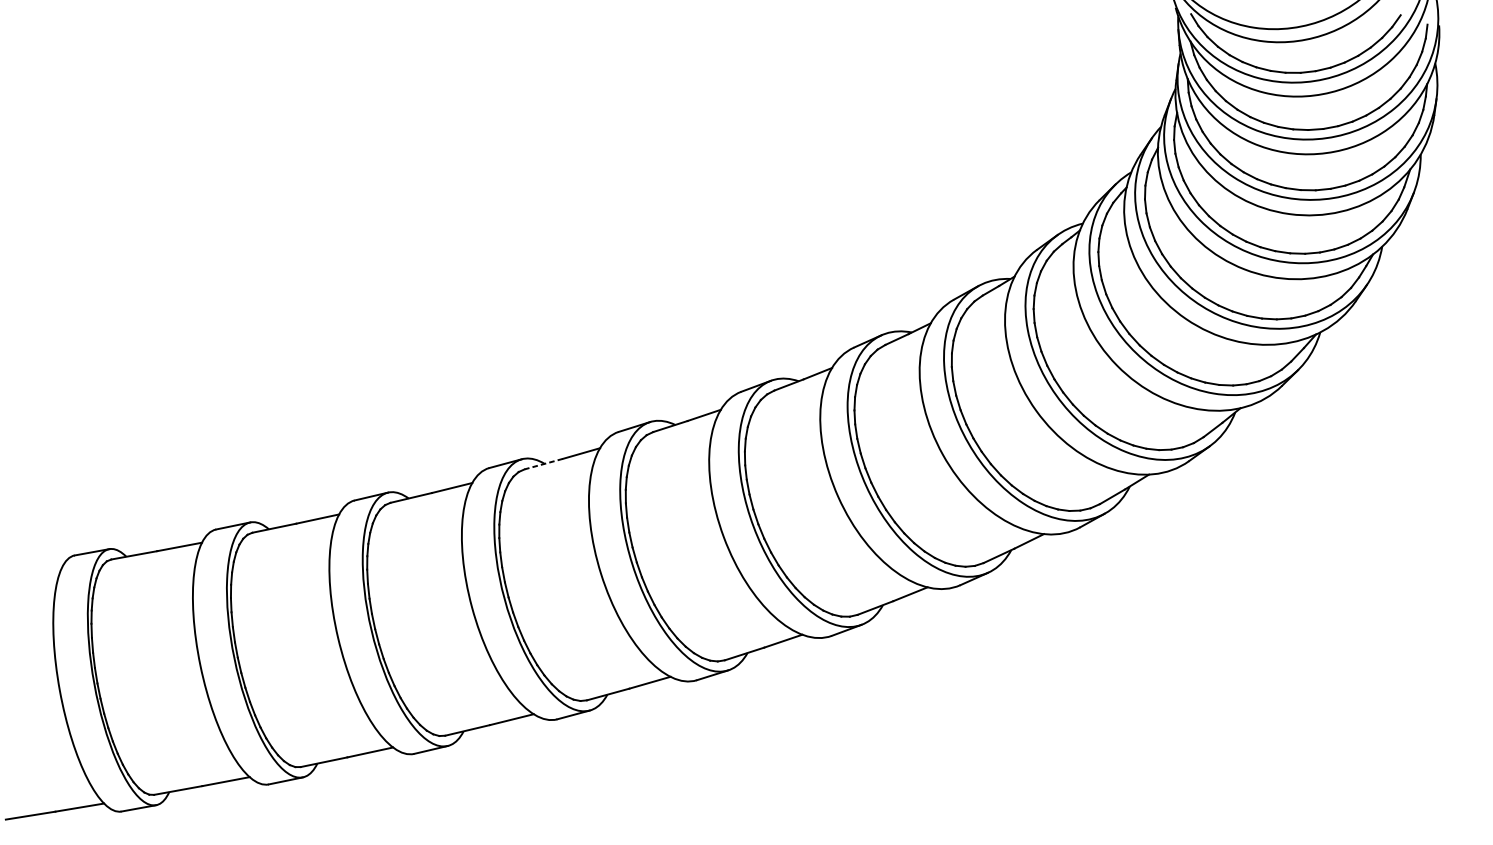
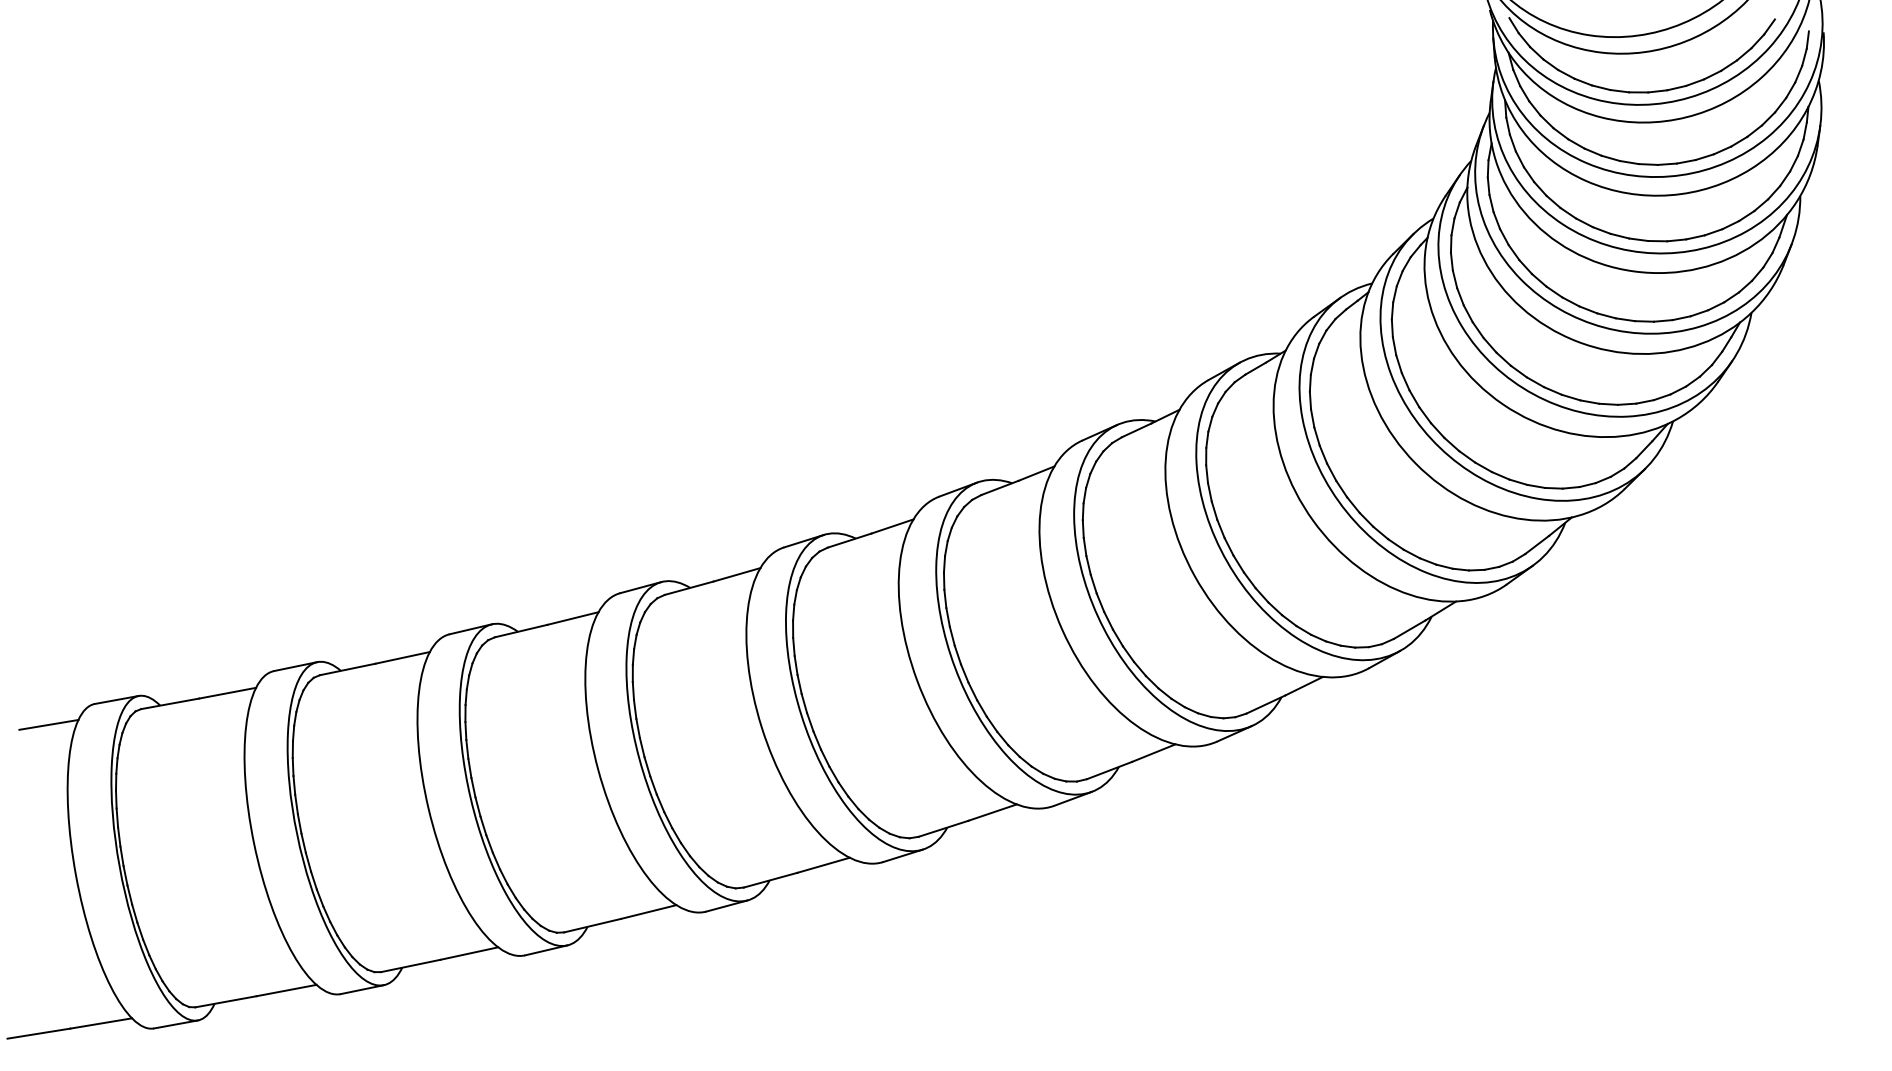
line: (543, 464) -> (688, 588), dashed -> solid
line: (38, 571) -> (48, 724), added

